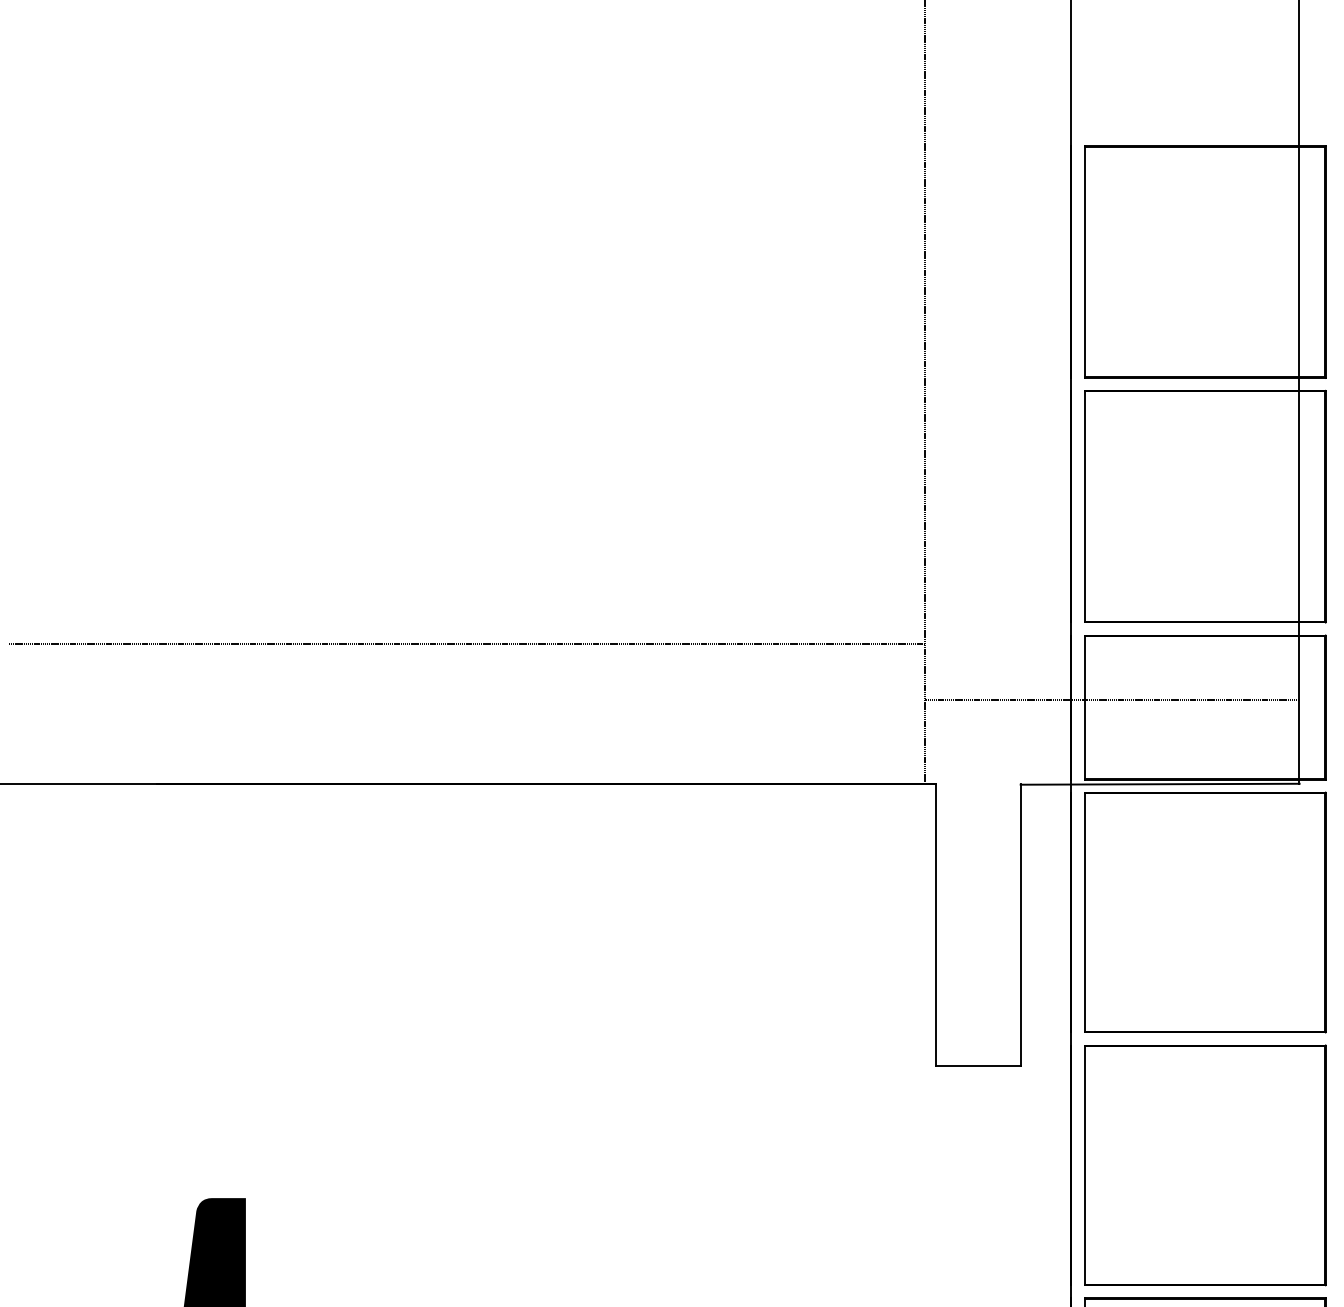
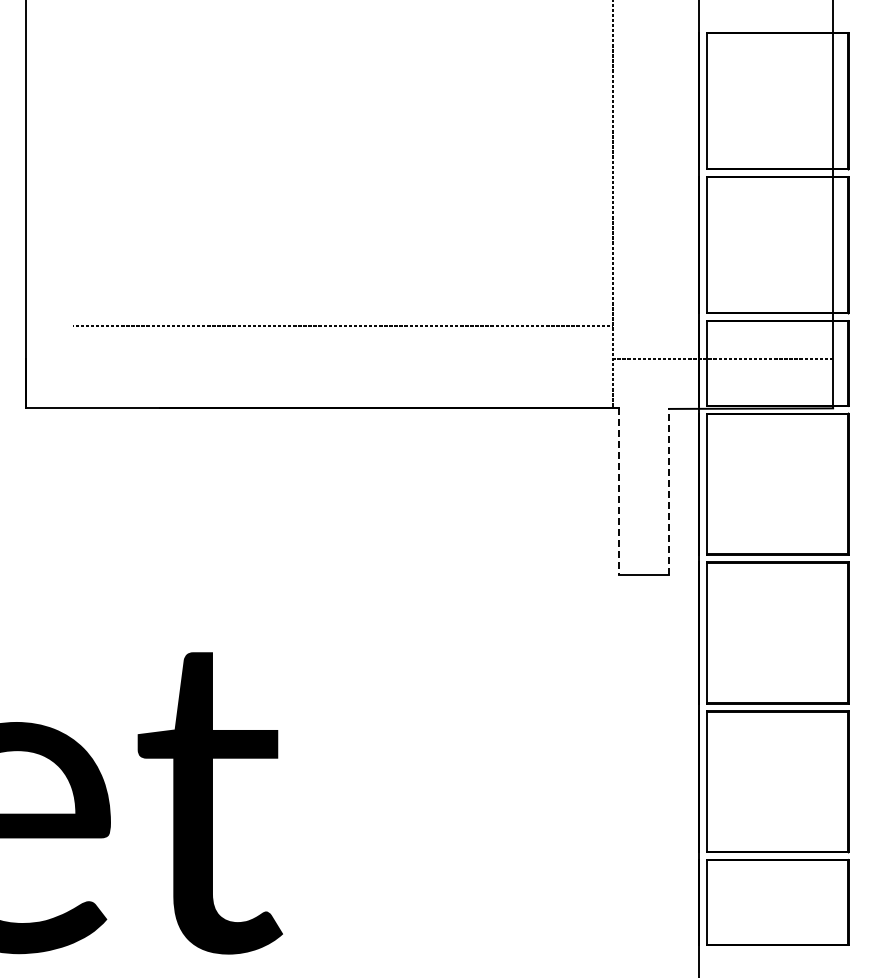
line: (1019, 923) -> (668, 490), solid -> dashed
line: (936, 924) -> (619, 491), solid -> dashed

